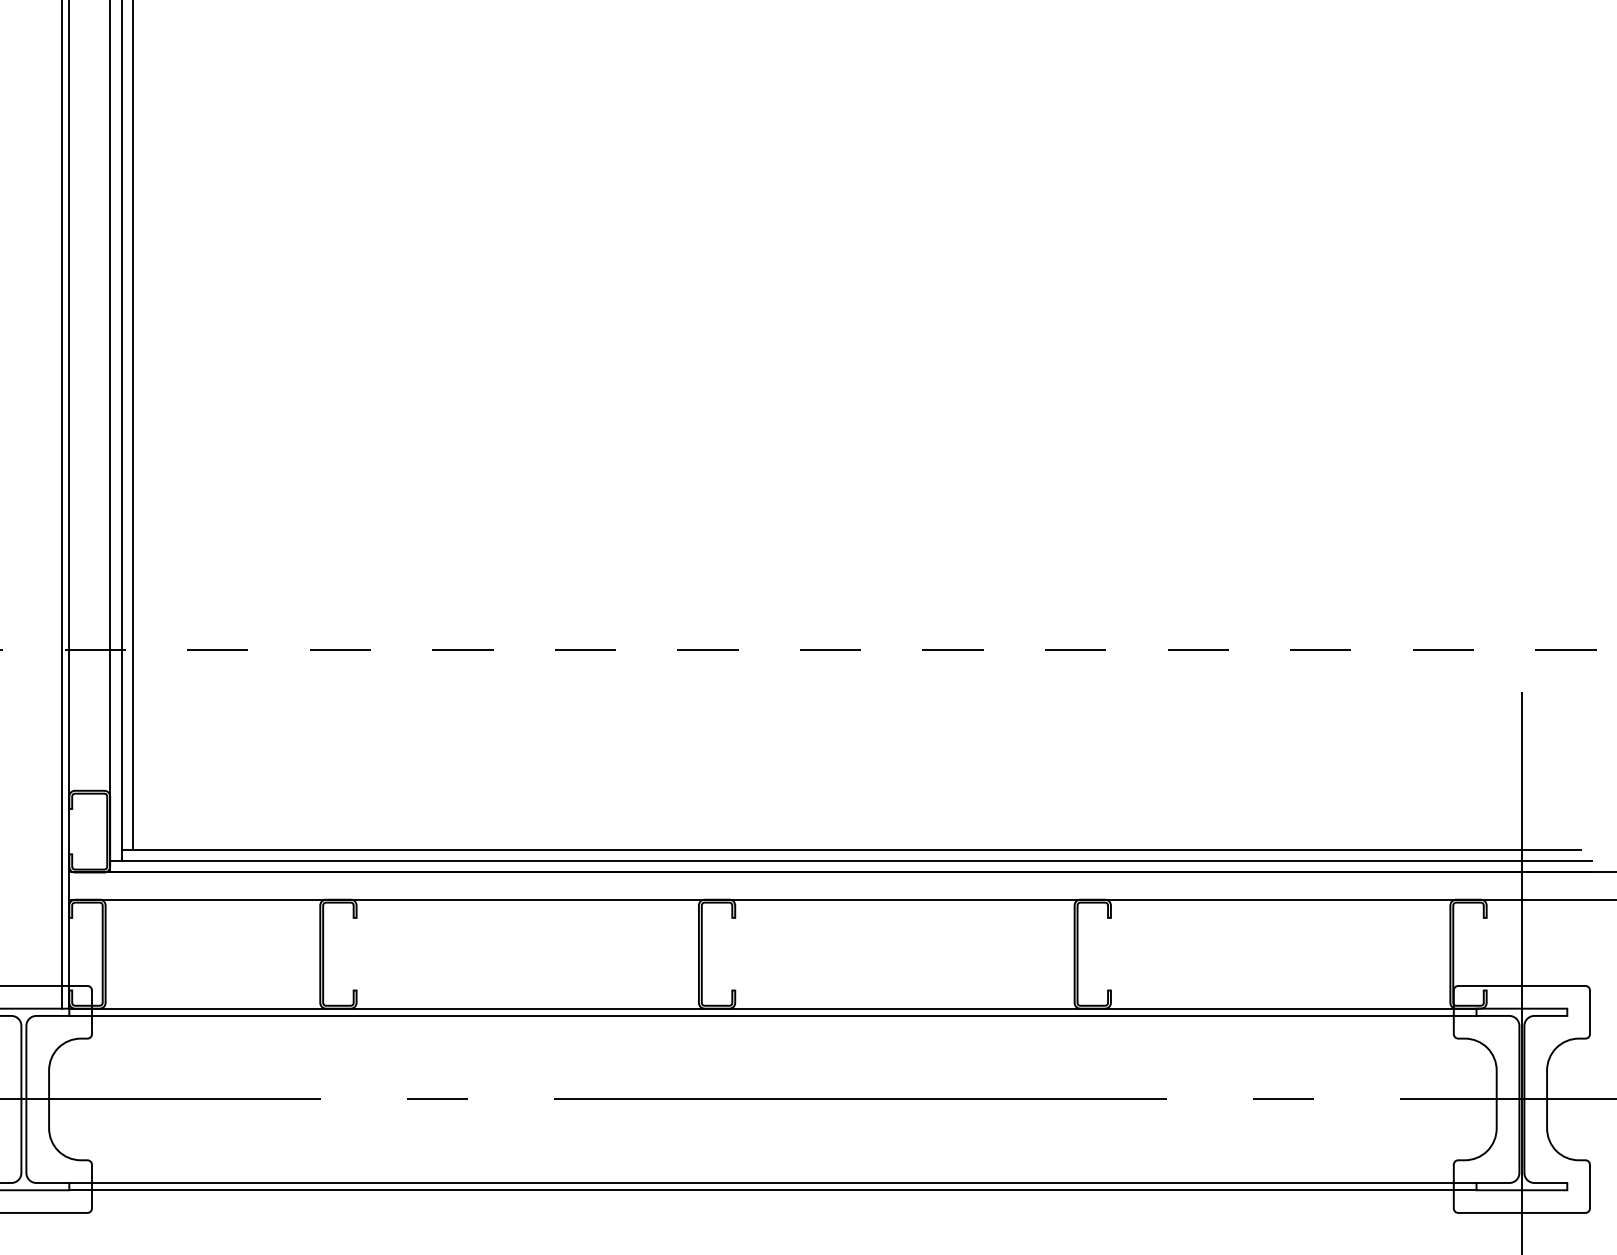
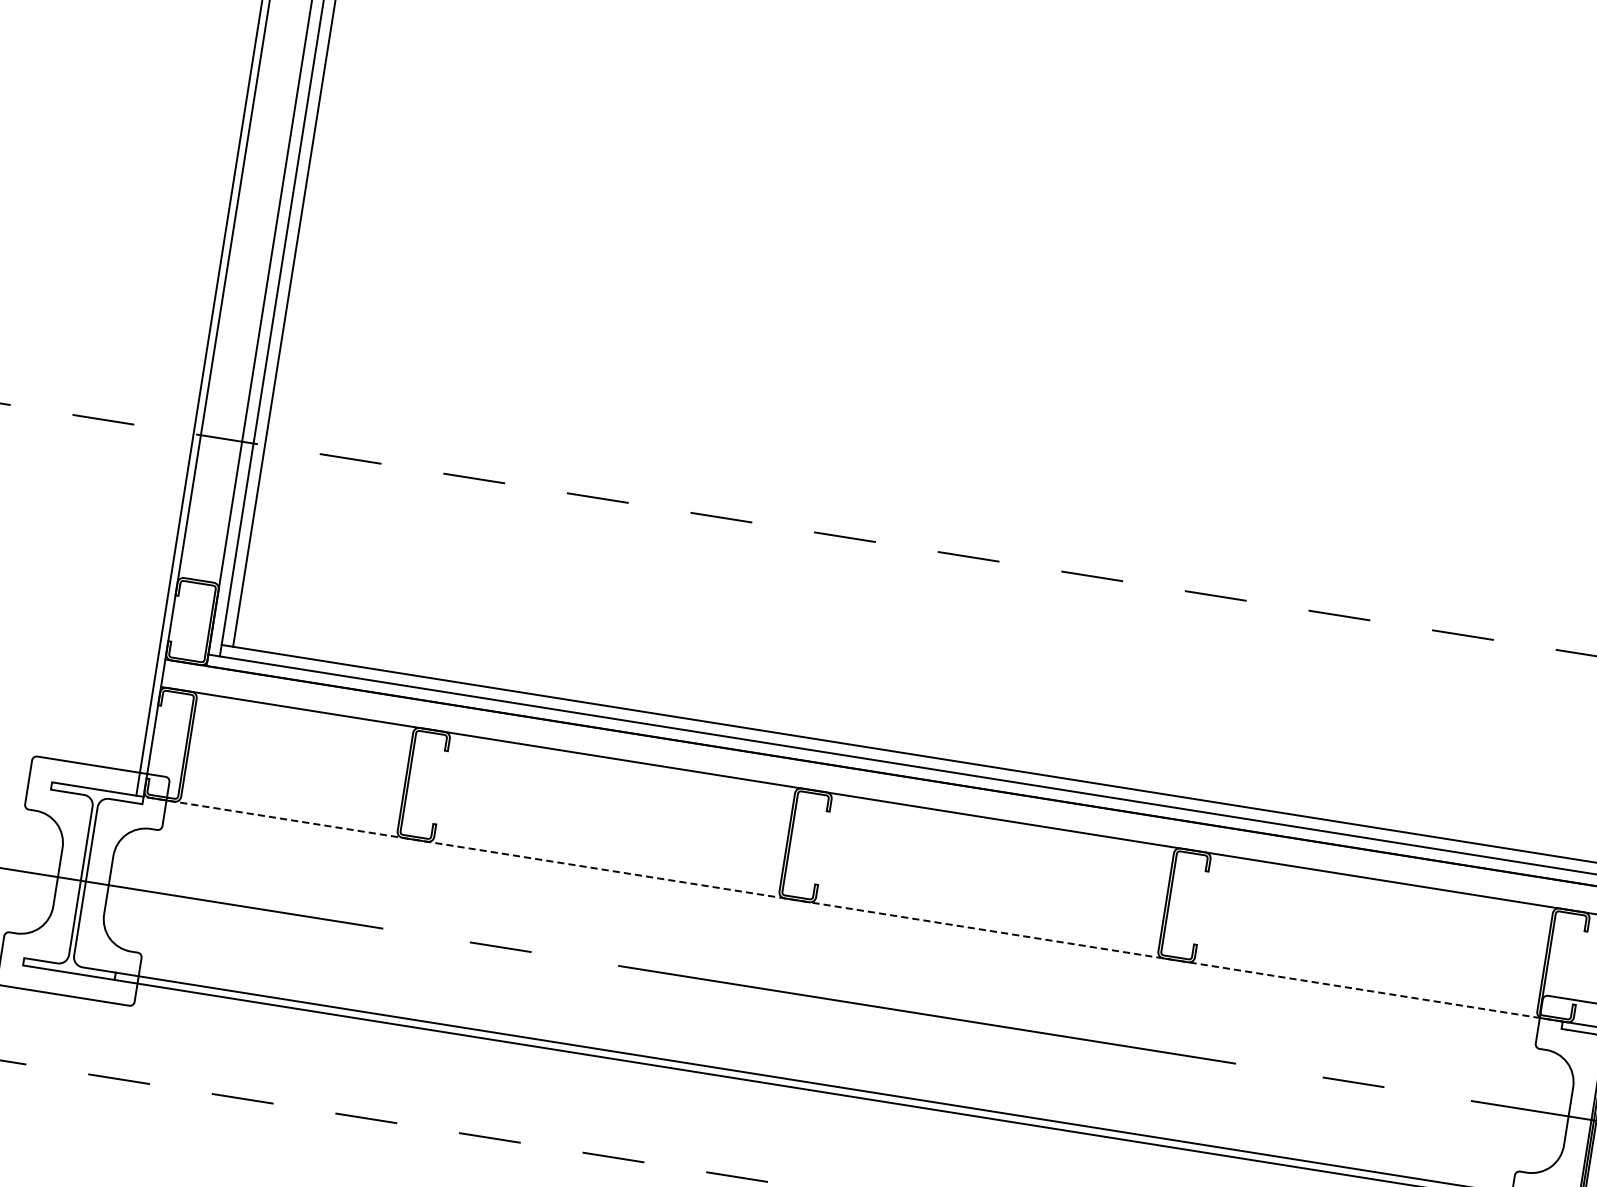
line: (772, 1008) -> (852, 908), solid -> dashed
line: (772, 1015) -> (851, 916), removed

